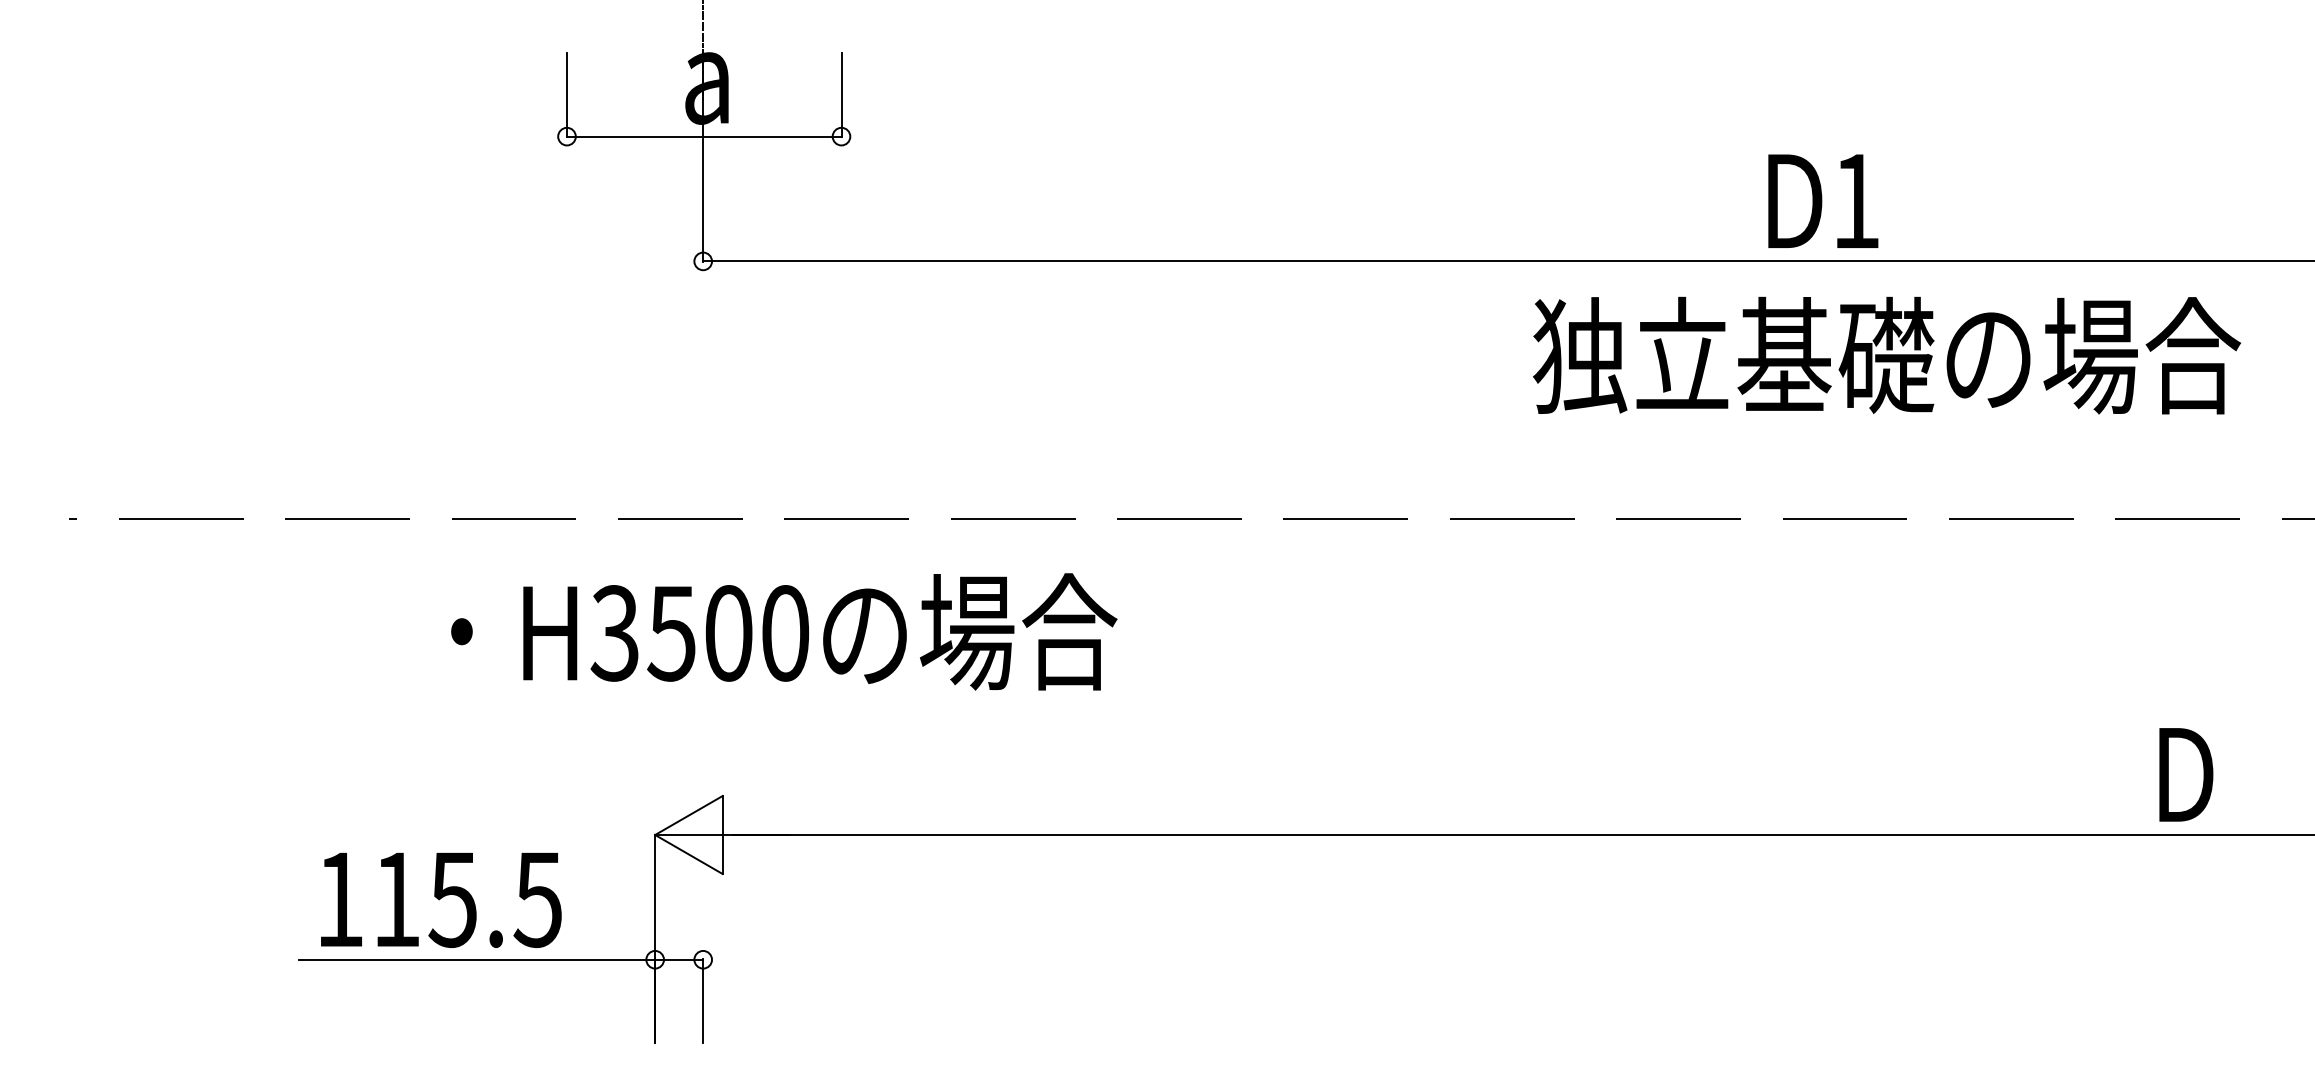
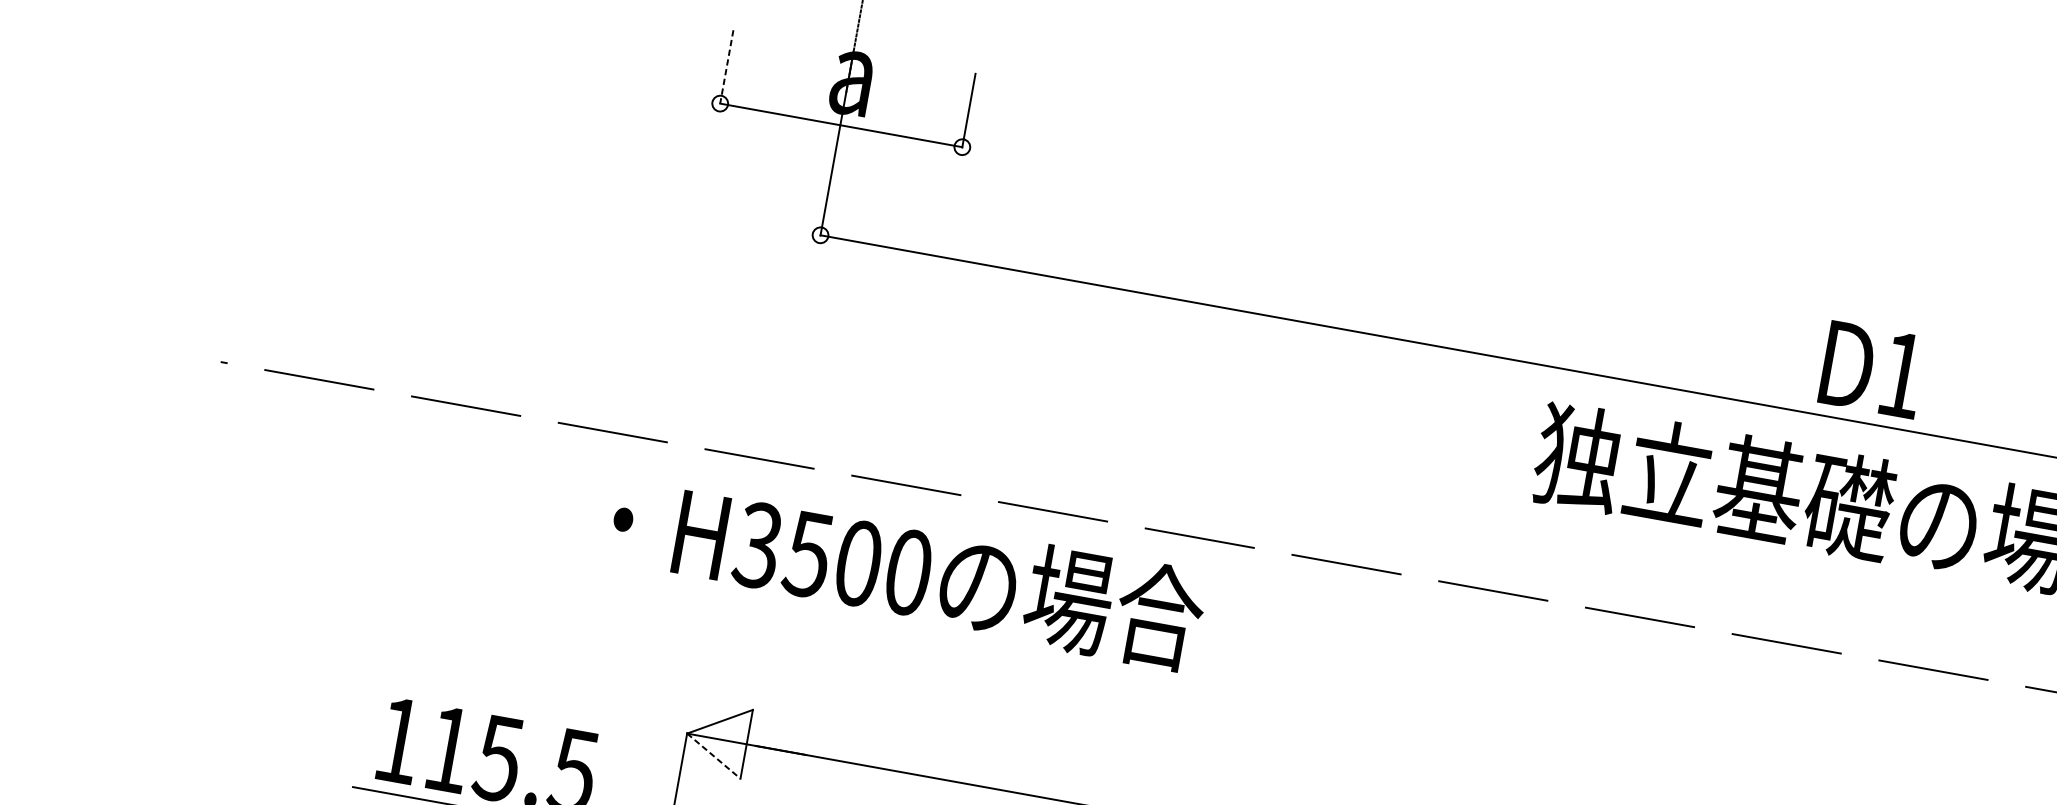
line: (567, 95) -> (727, 67), solid -> dashed
text: (1823, 200) -> (1873, 369), moved
text: (784, 631) -> (907, 570), moved
line: (688, 854) -> (713, 756), solid -> dashed

